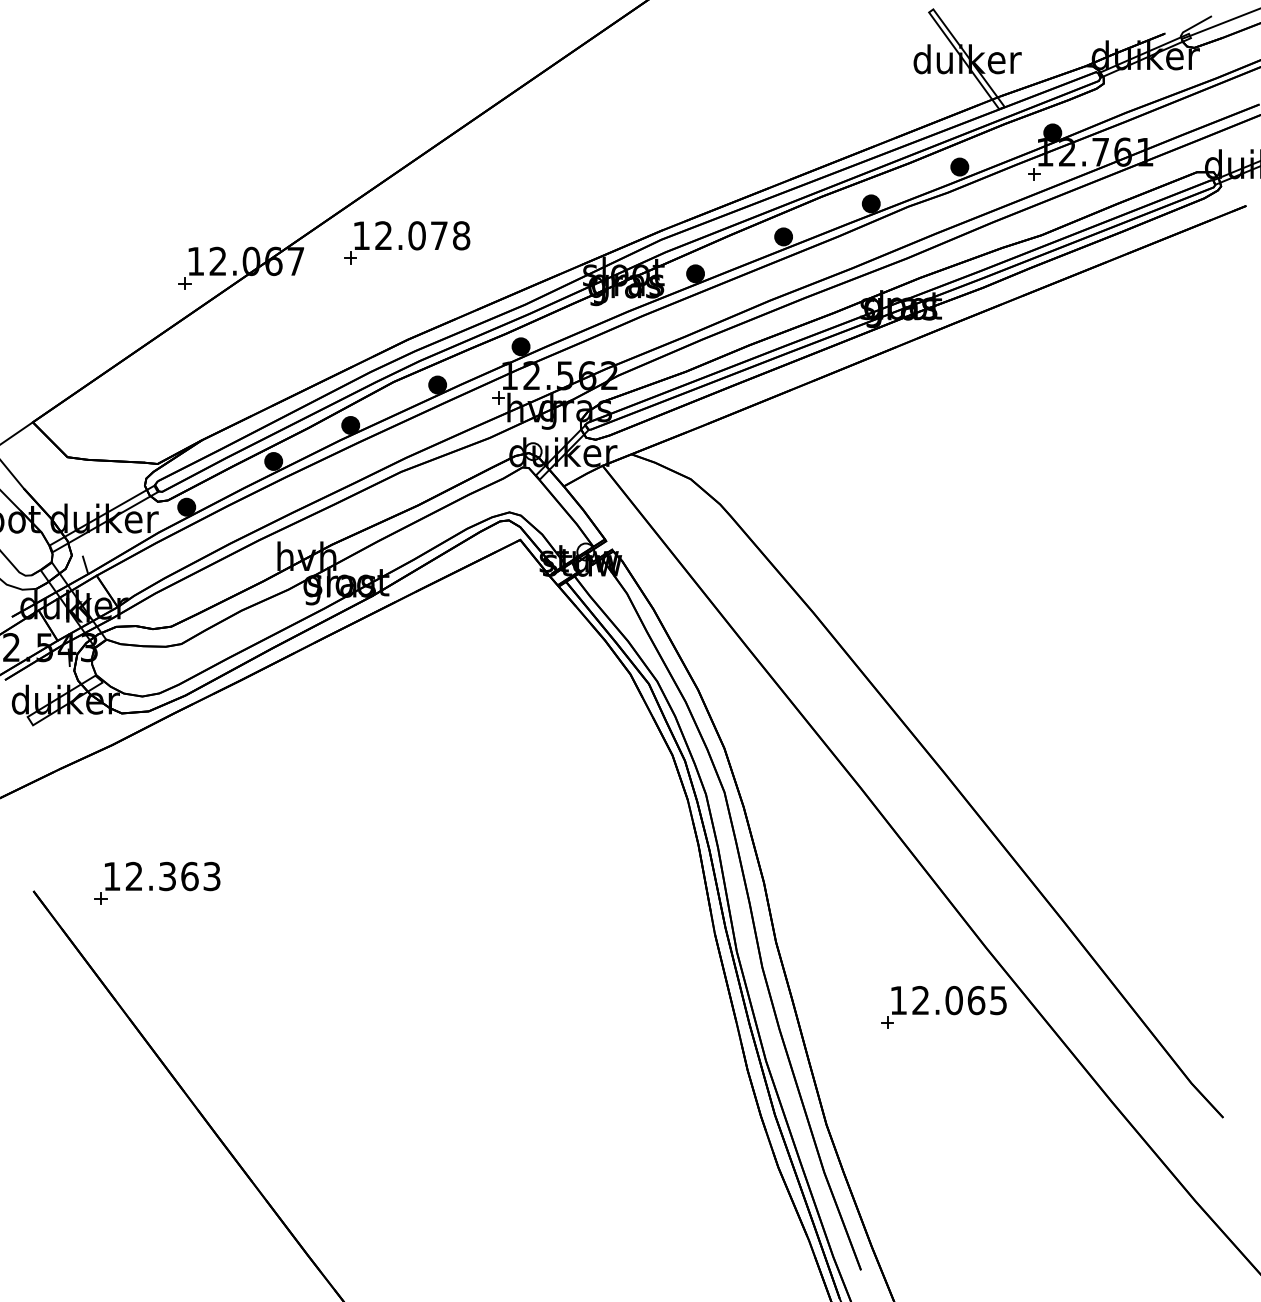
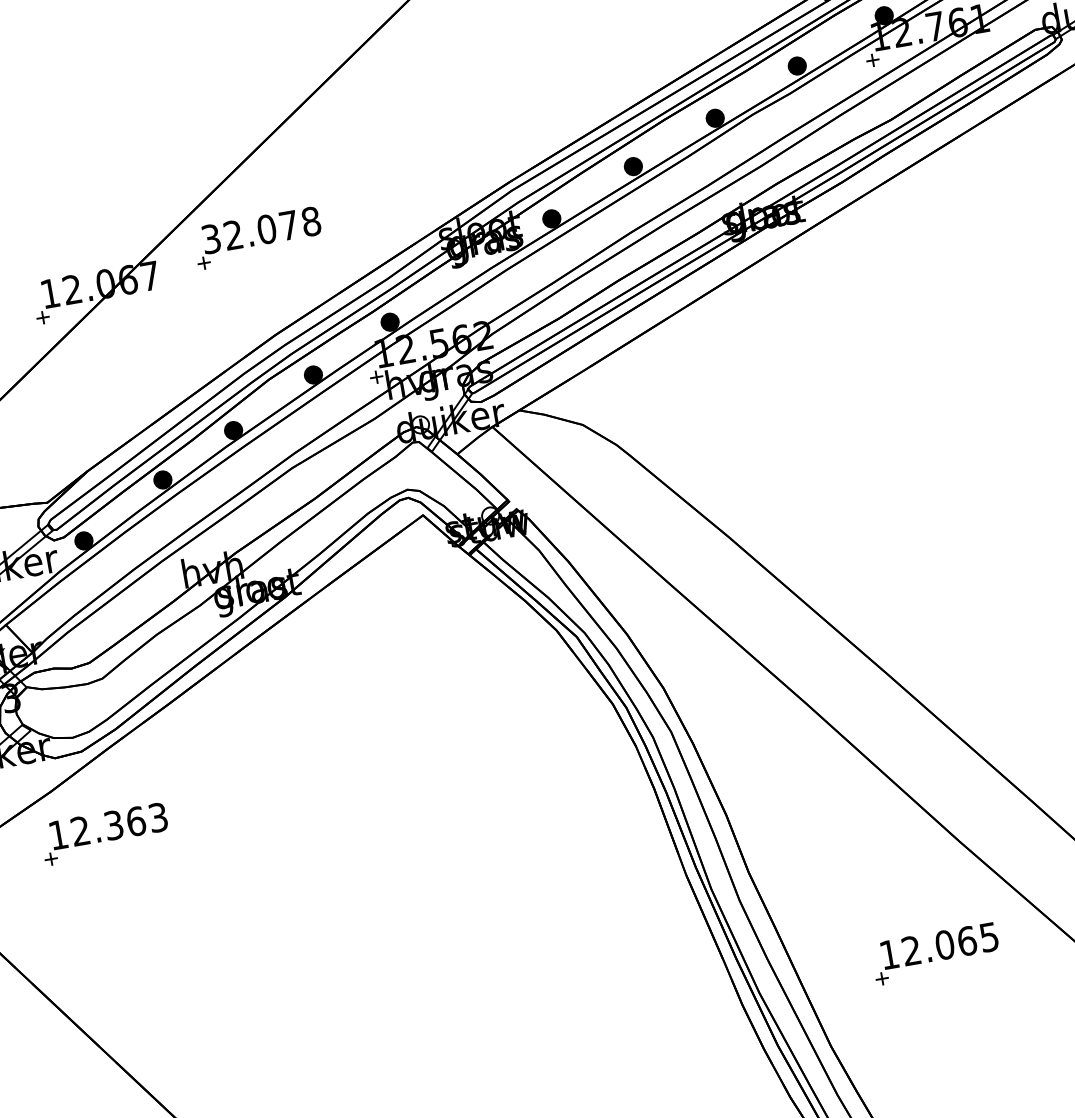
text: (361, 235) -> (211, 238), 12.078 -> 32.078
part: (157, 882) -> (104, 833), moved
part: (943, 1007) -> (935, 953), moved

